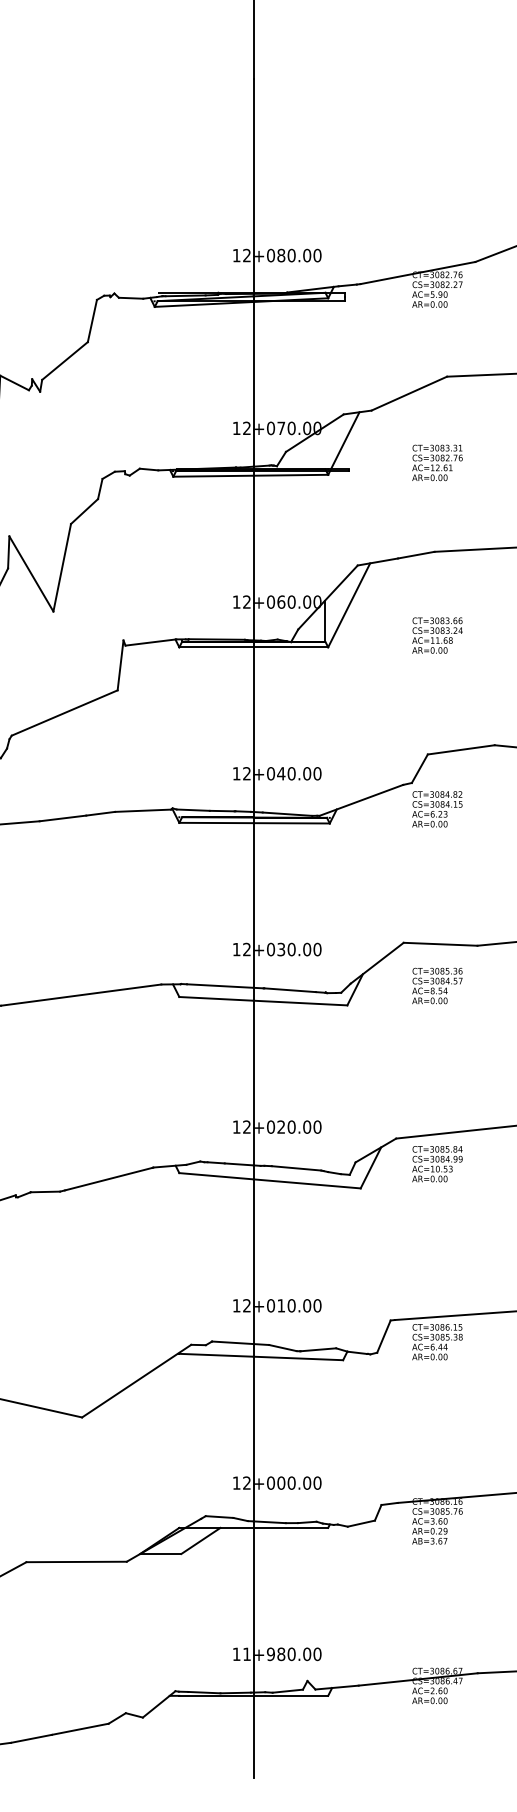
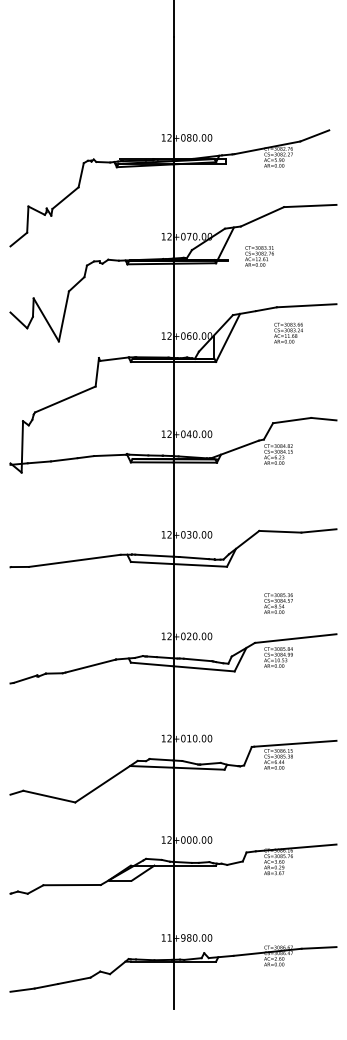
text: (437, 463) -> (259, 256), moved
text: (437, 634) -> (288, 332), moved
text: (437, 985) -> (278, 603), moved

